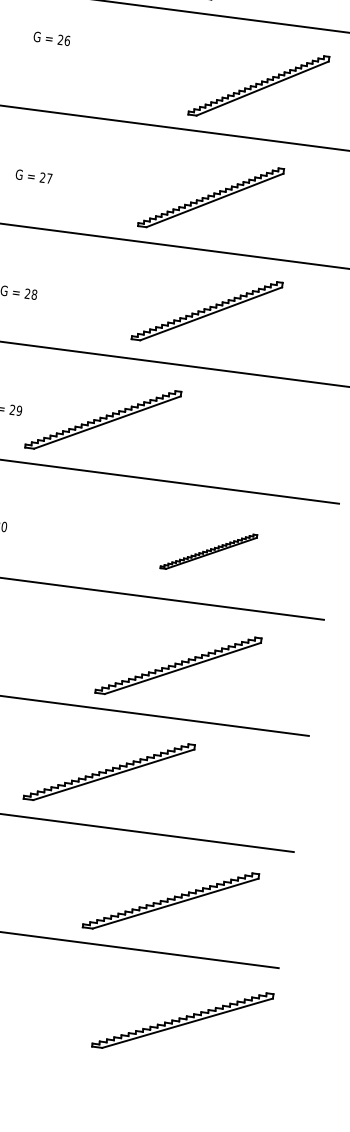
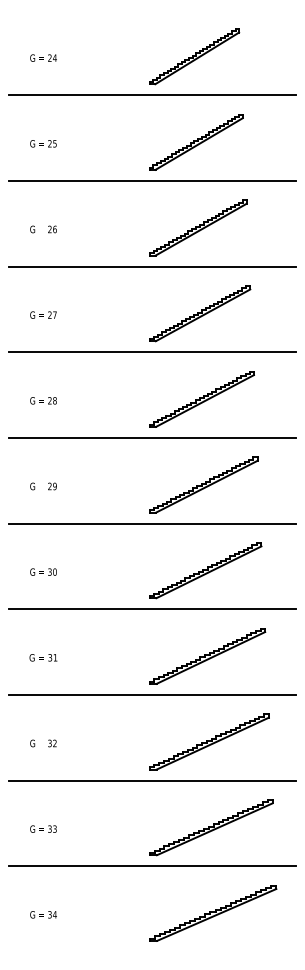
text: (51, 38) -> (43, 229), moved
part: (211, 197) -> (200, 313), moved
part: (206, 311) -> (201, 399), moved
part: (103, 419) -> (203, 484), moved
part: (208, 551) -> (205, 570), size x1.67
part: (178, 665) -> (207, 656), moved
part: (109, 771) -> (209, 741), moved
part: (183, 1020) -> (213, 913), moved

